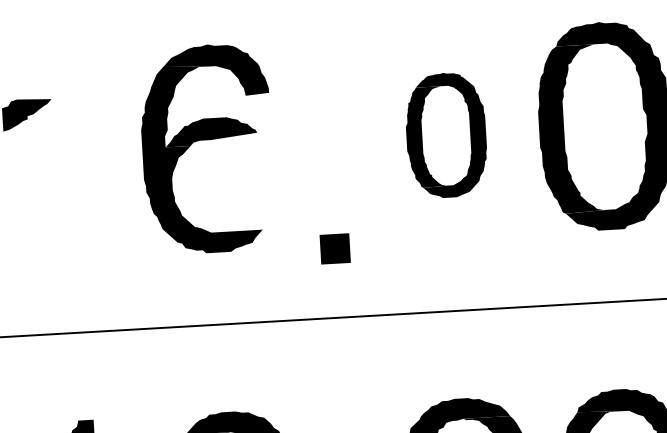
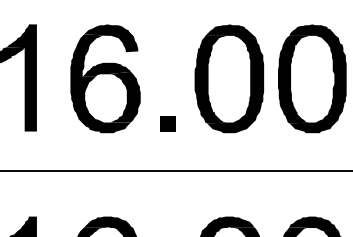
part: (446, 134) -> (229, 78), size x1.67
fill: (48, 155) -> (21, 77), added
fill: (245, 180) -> (123, 96), added
part: (334, 248) -> (167, 123), moved

